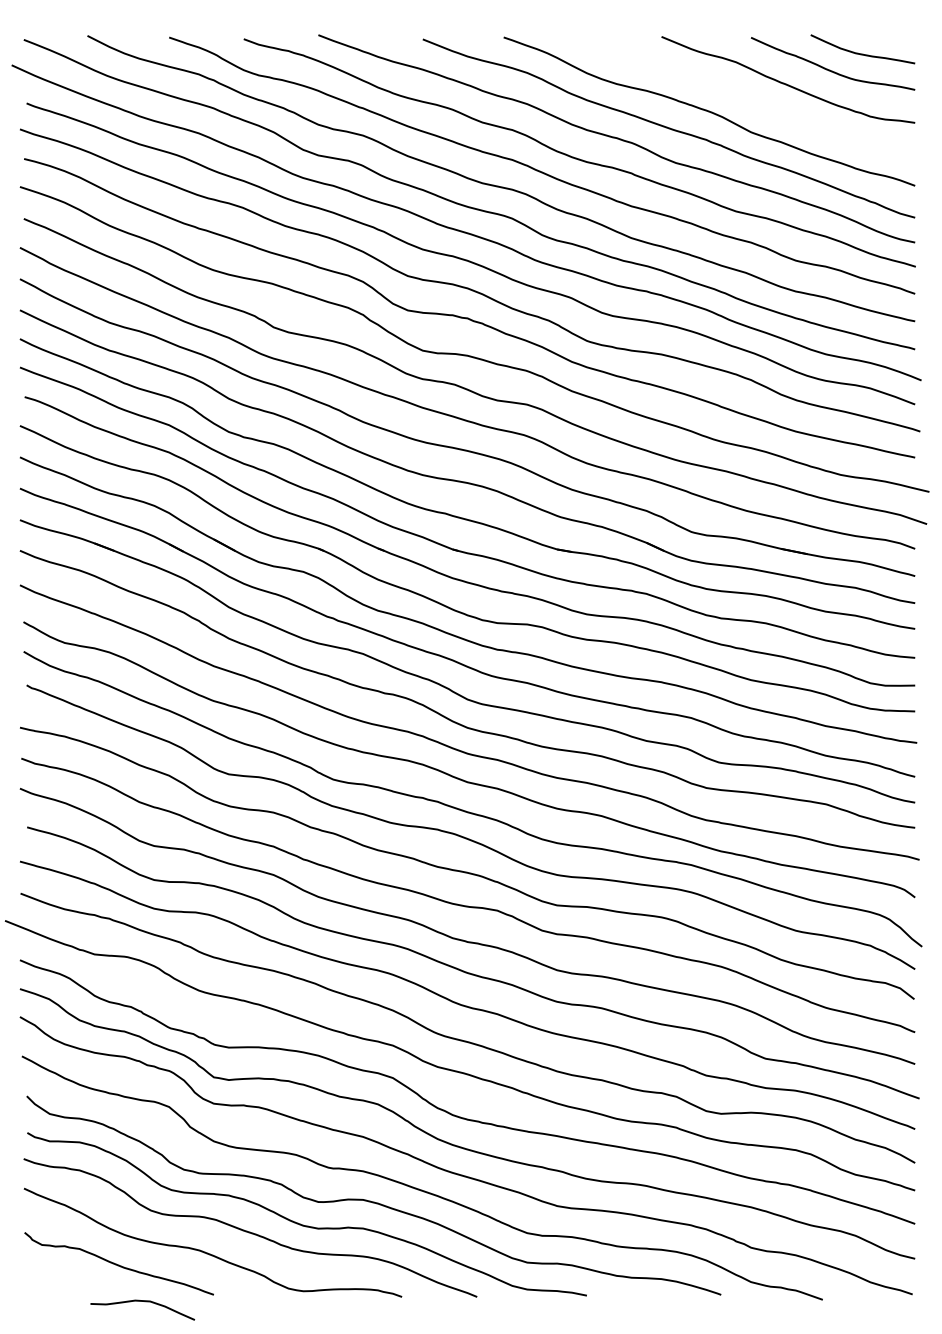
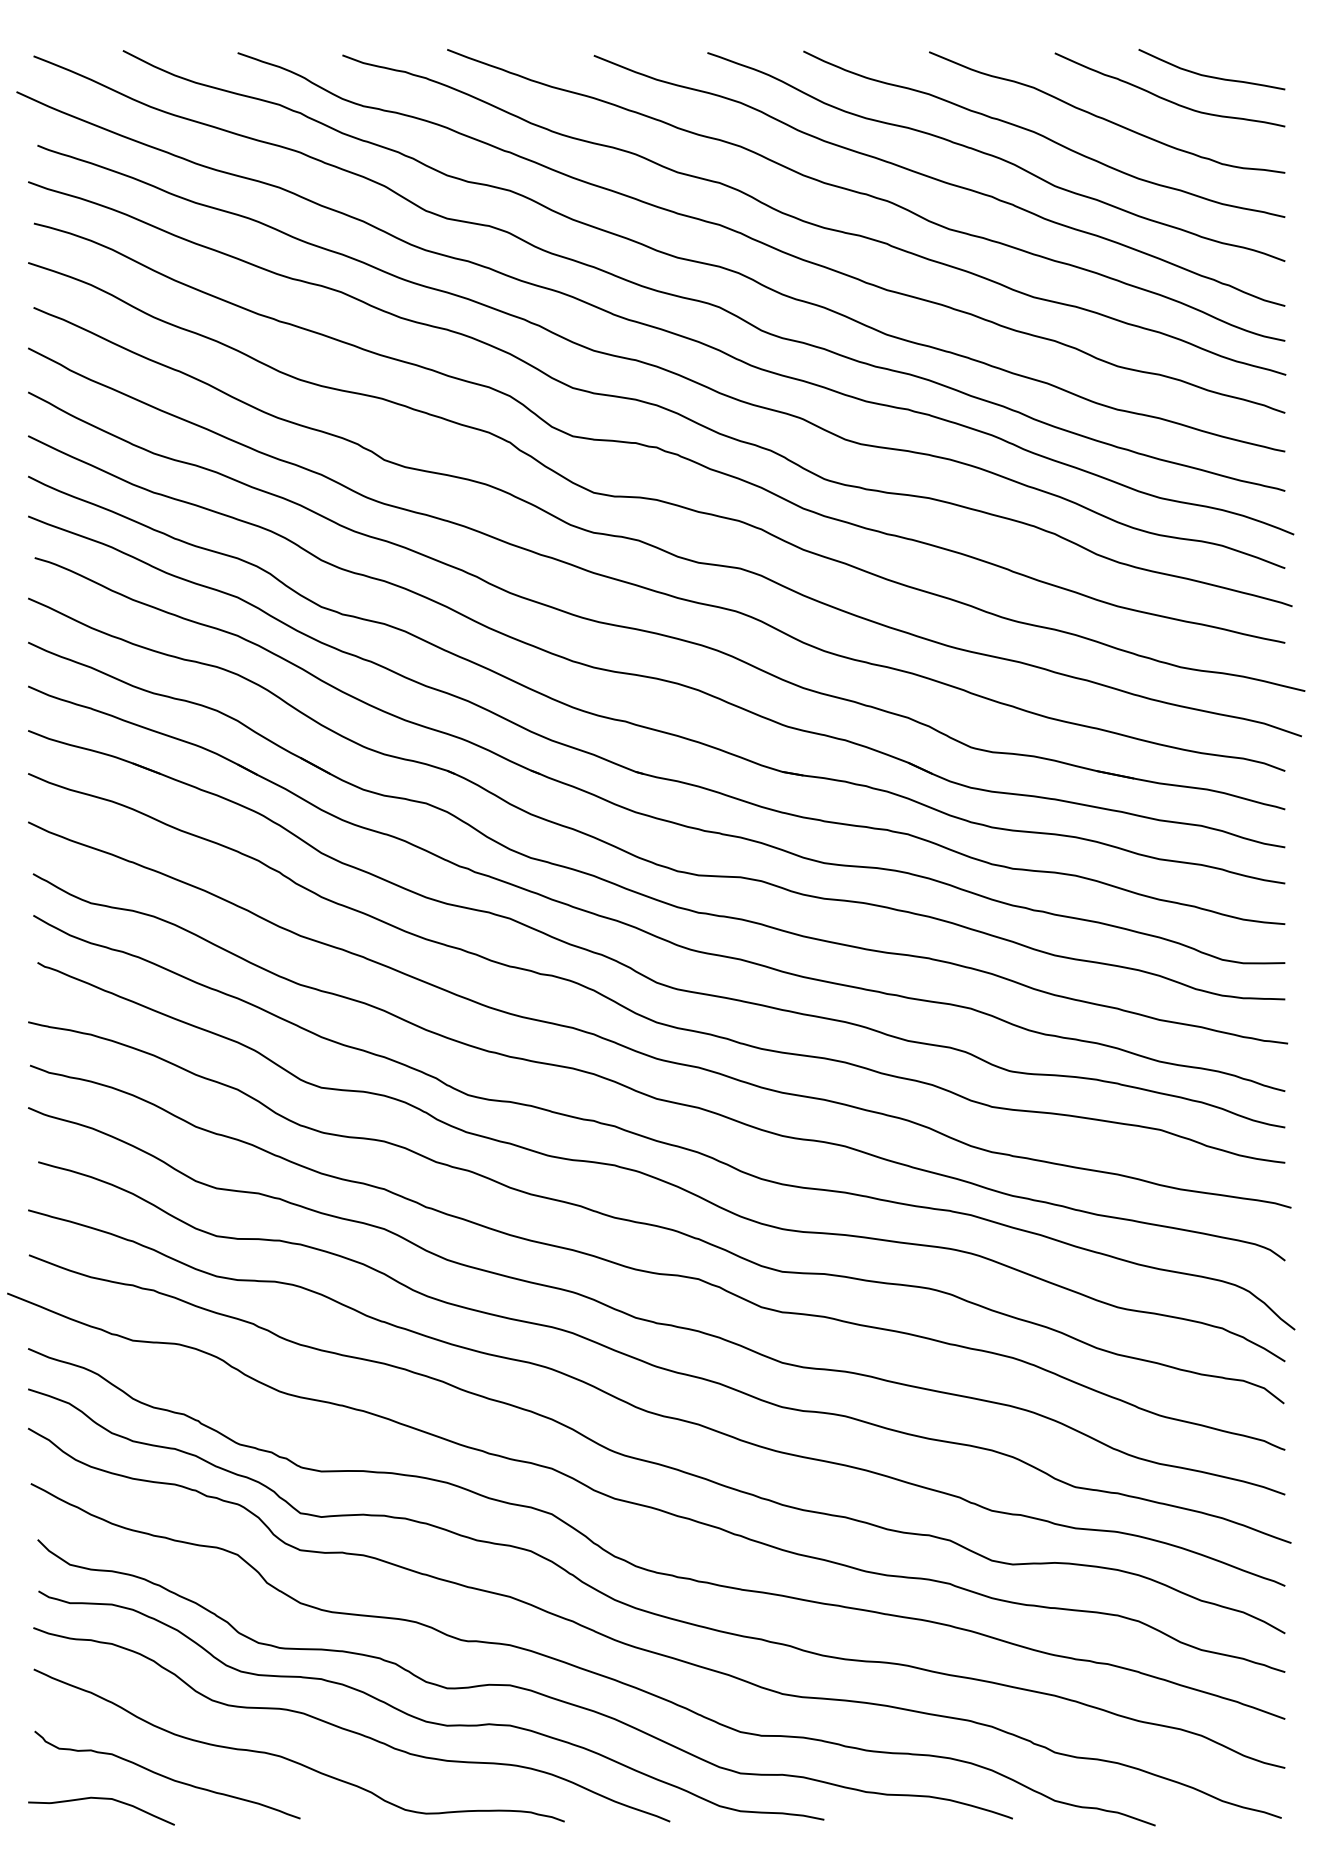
curve: (743, 96) -> (1044, 135), added
curve: (142, 1301) -> (101, 1799), moved

